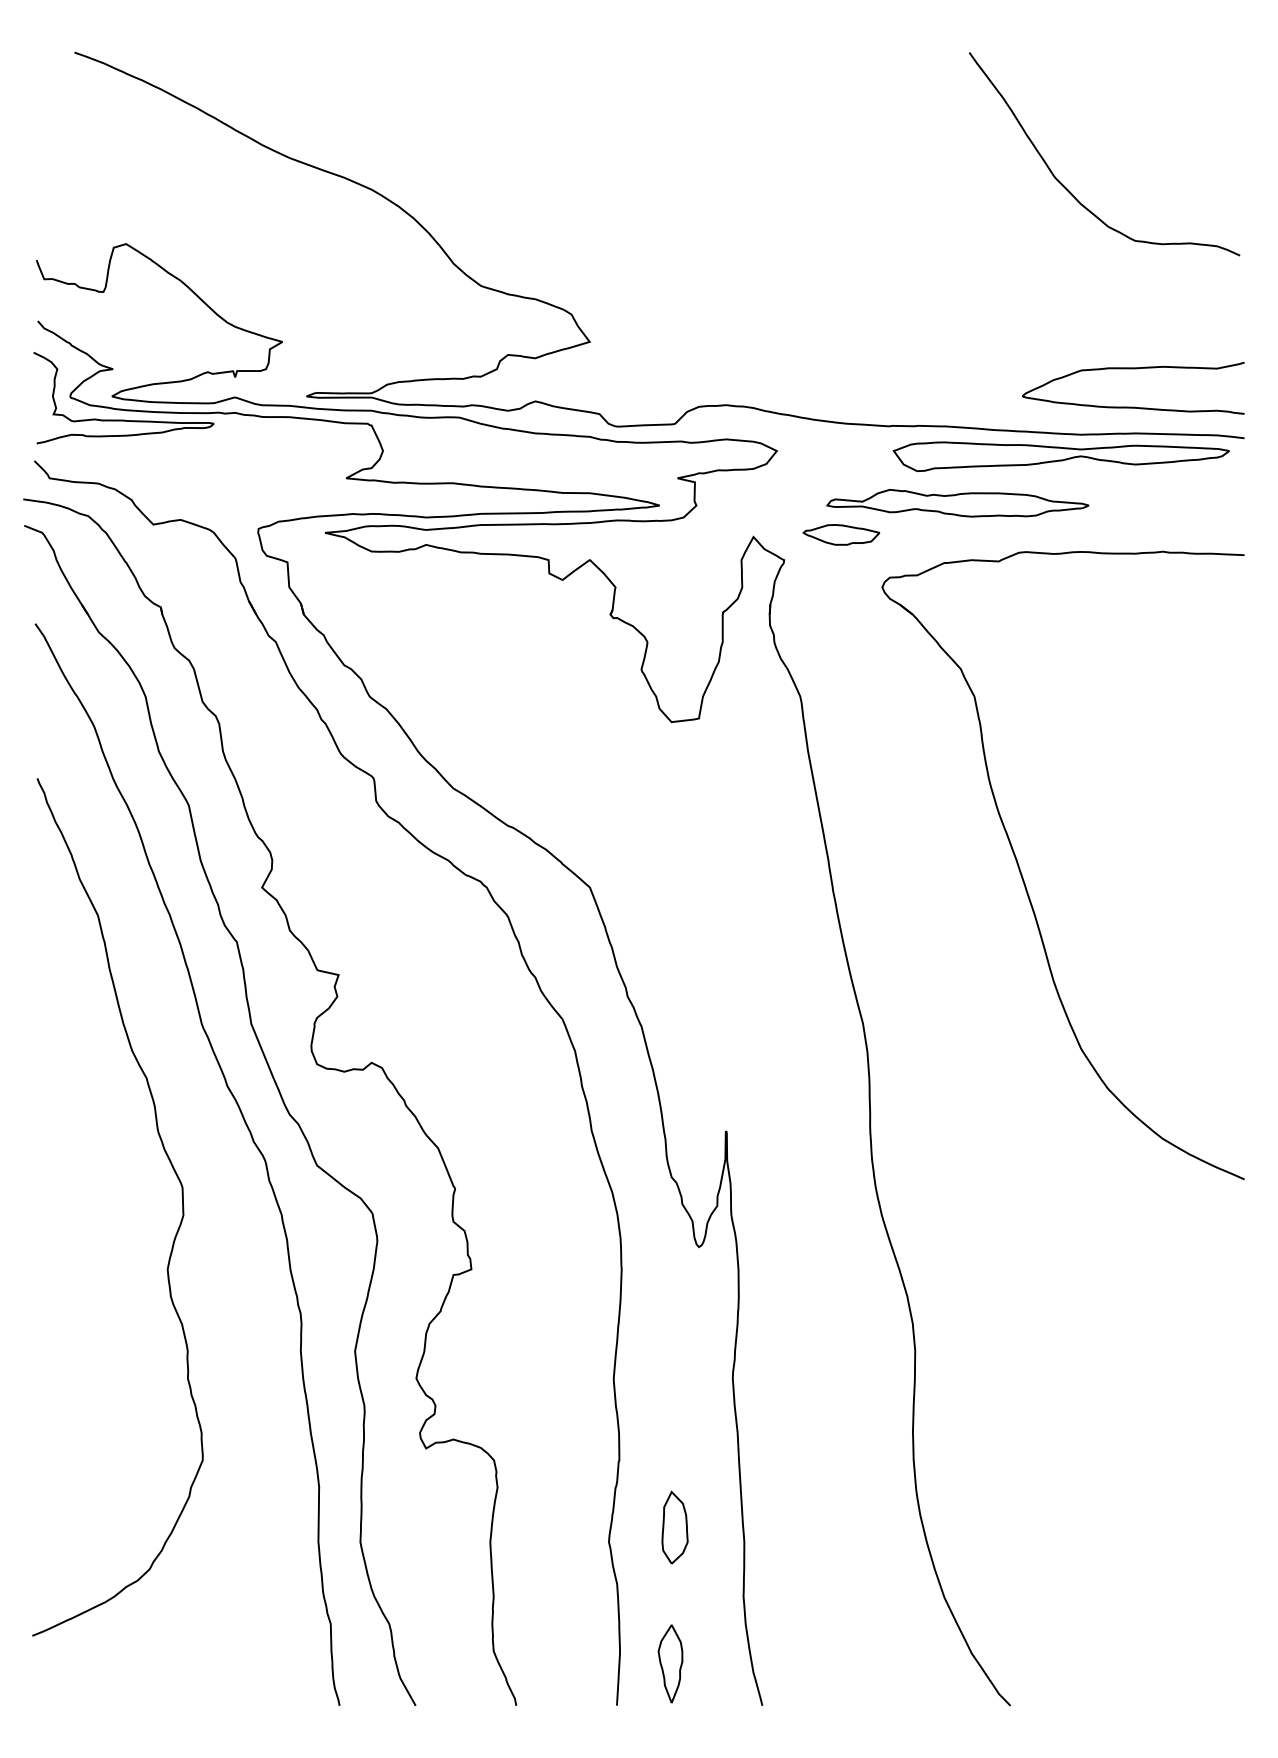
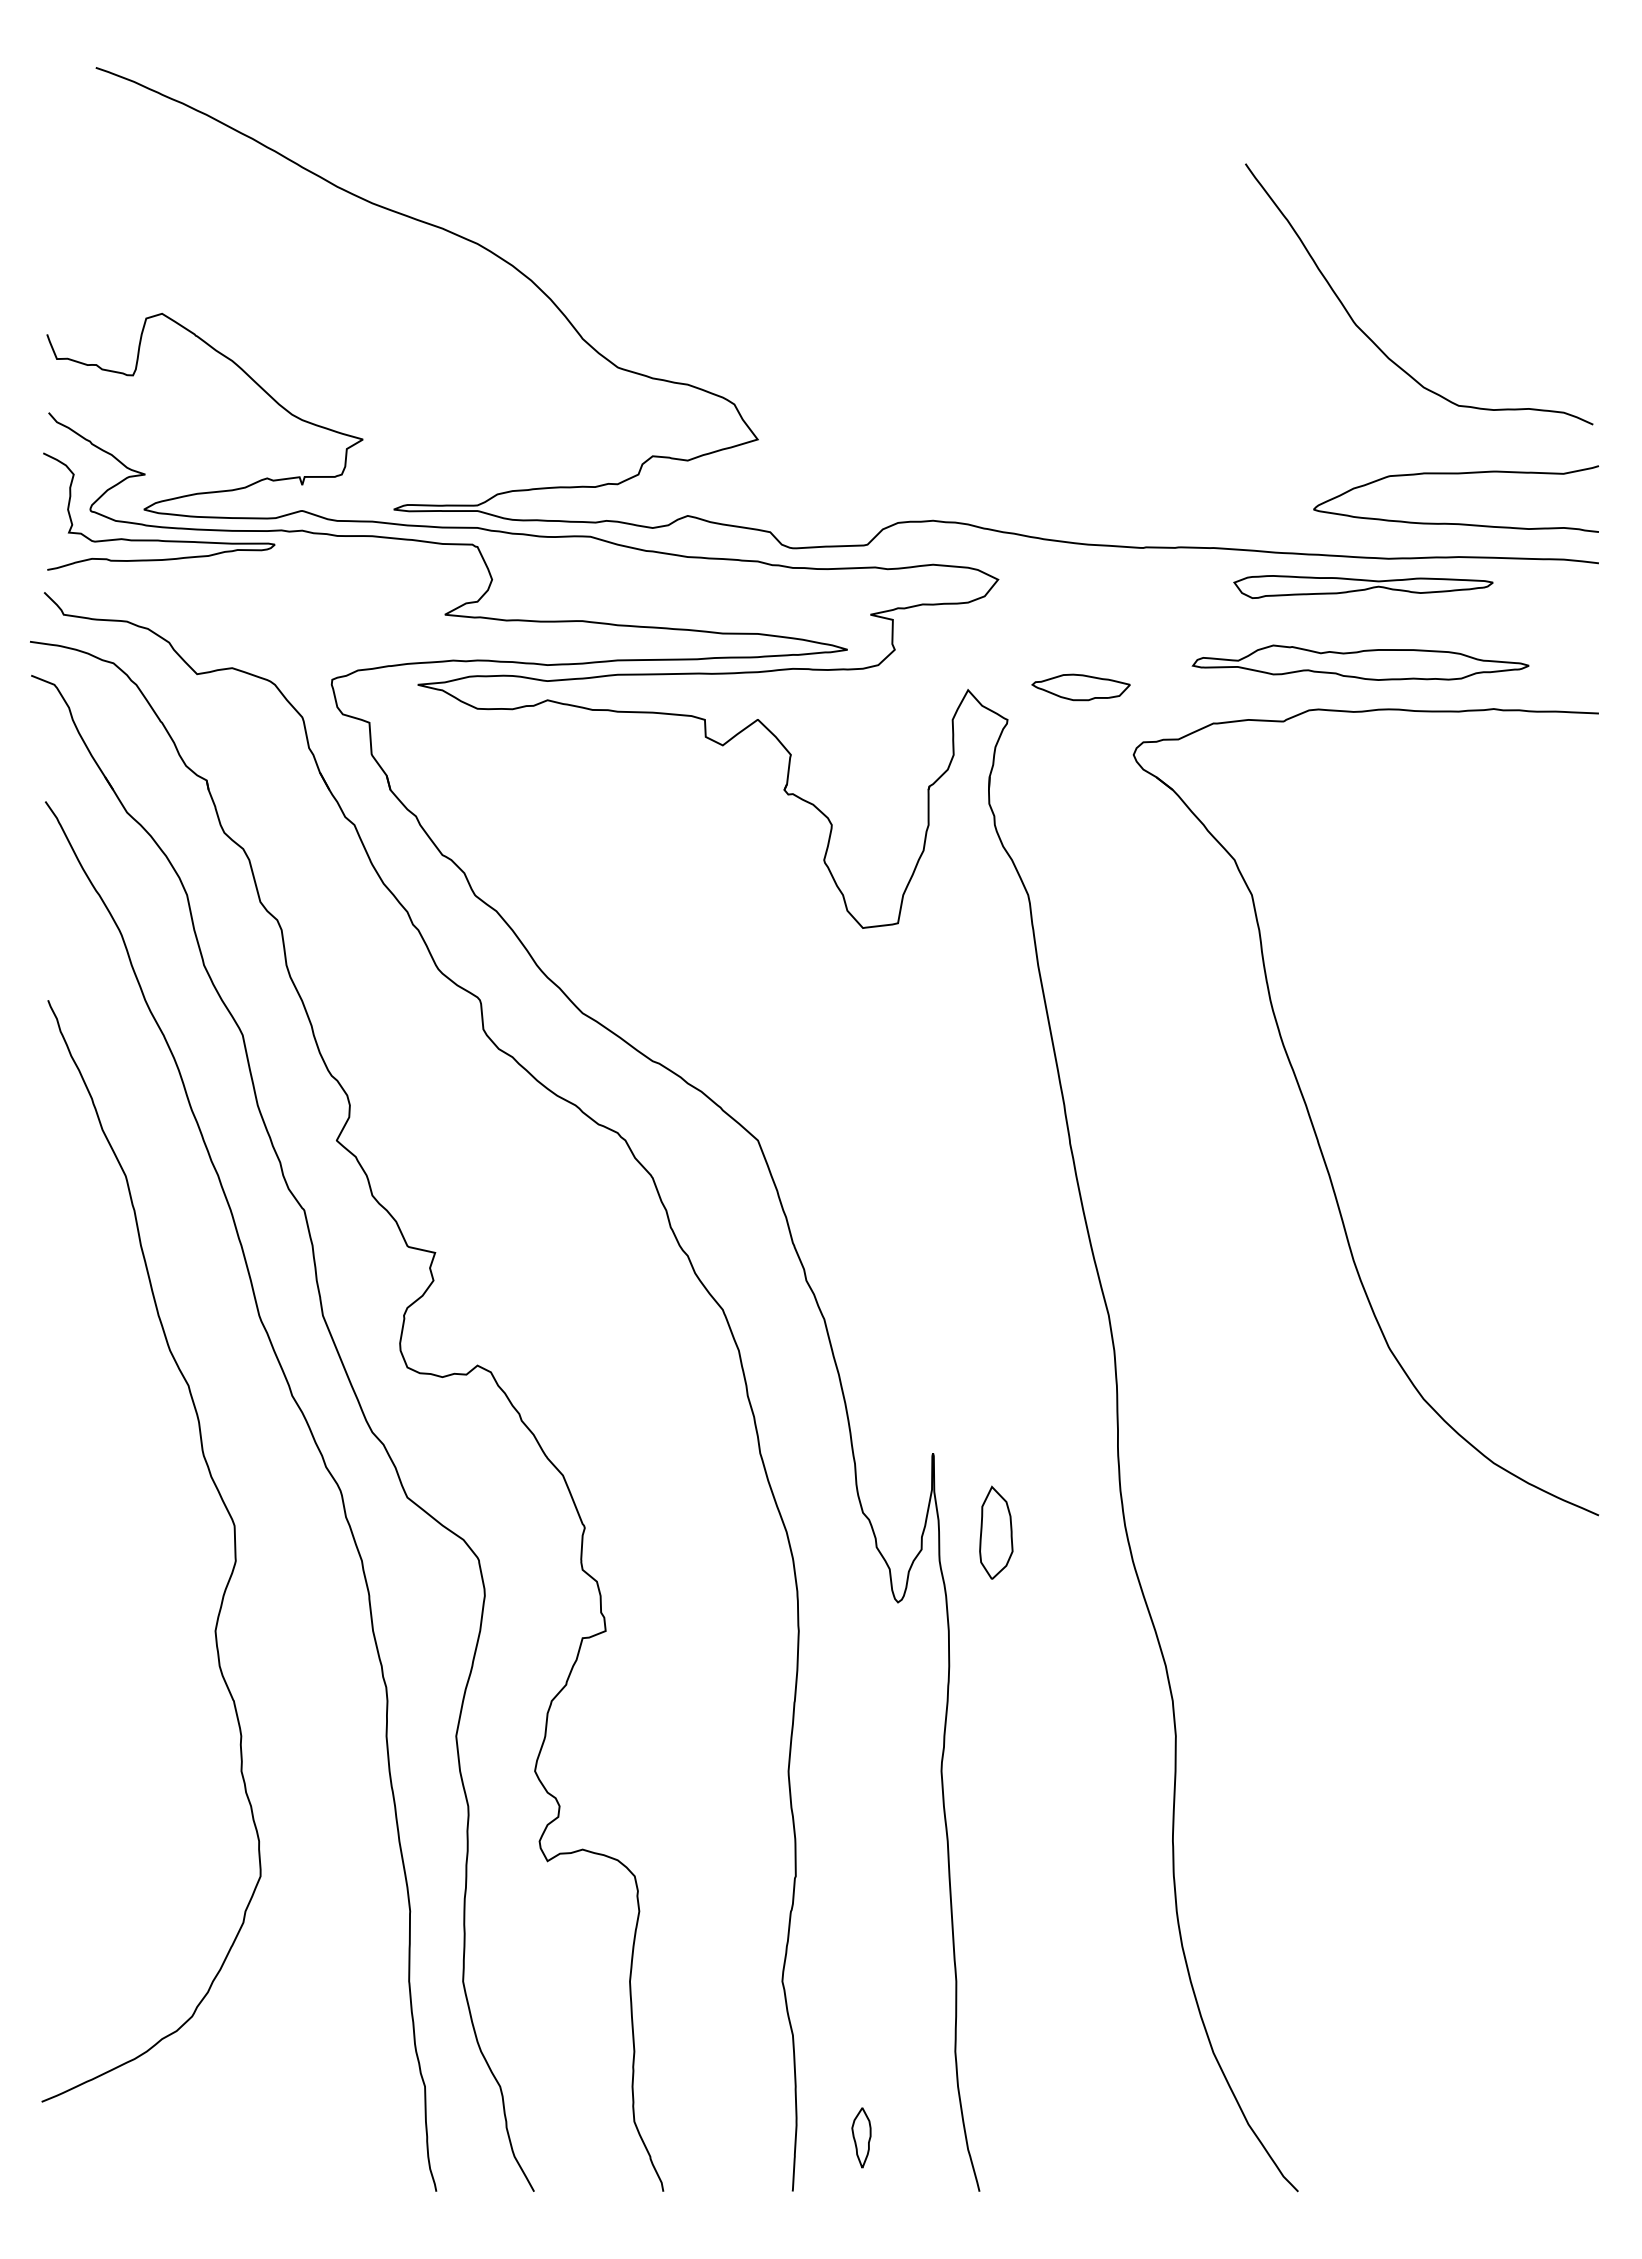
curve: (1068, 190) -> (1372, 340), moved
part: (1061, 456) -> (1363, 586), size x0.6
part: (957, 503) -> (1360, 662), moved
part: (675, 1527) -> (996, 1532), moved
part: (670, 1663) -> (861, 2137), size x0.6

